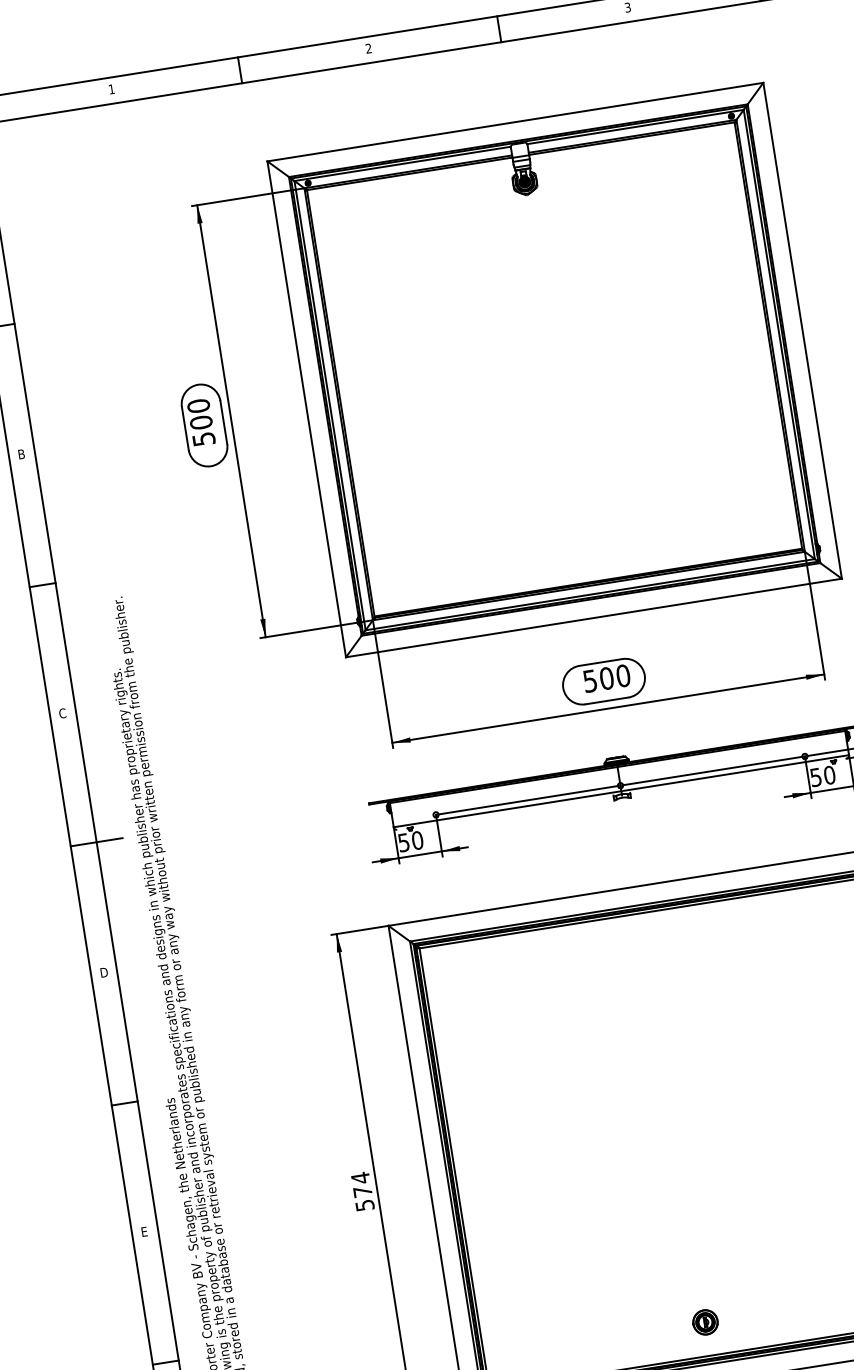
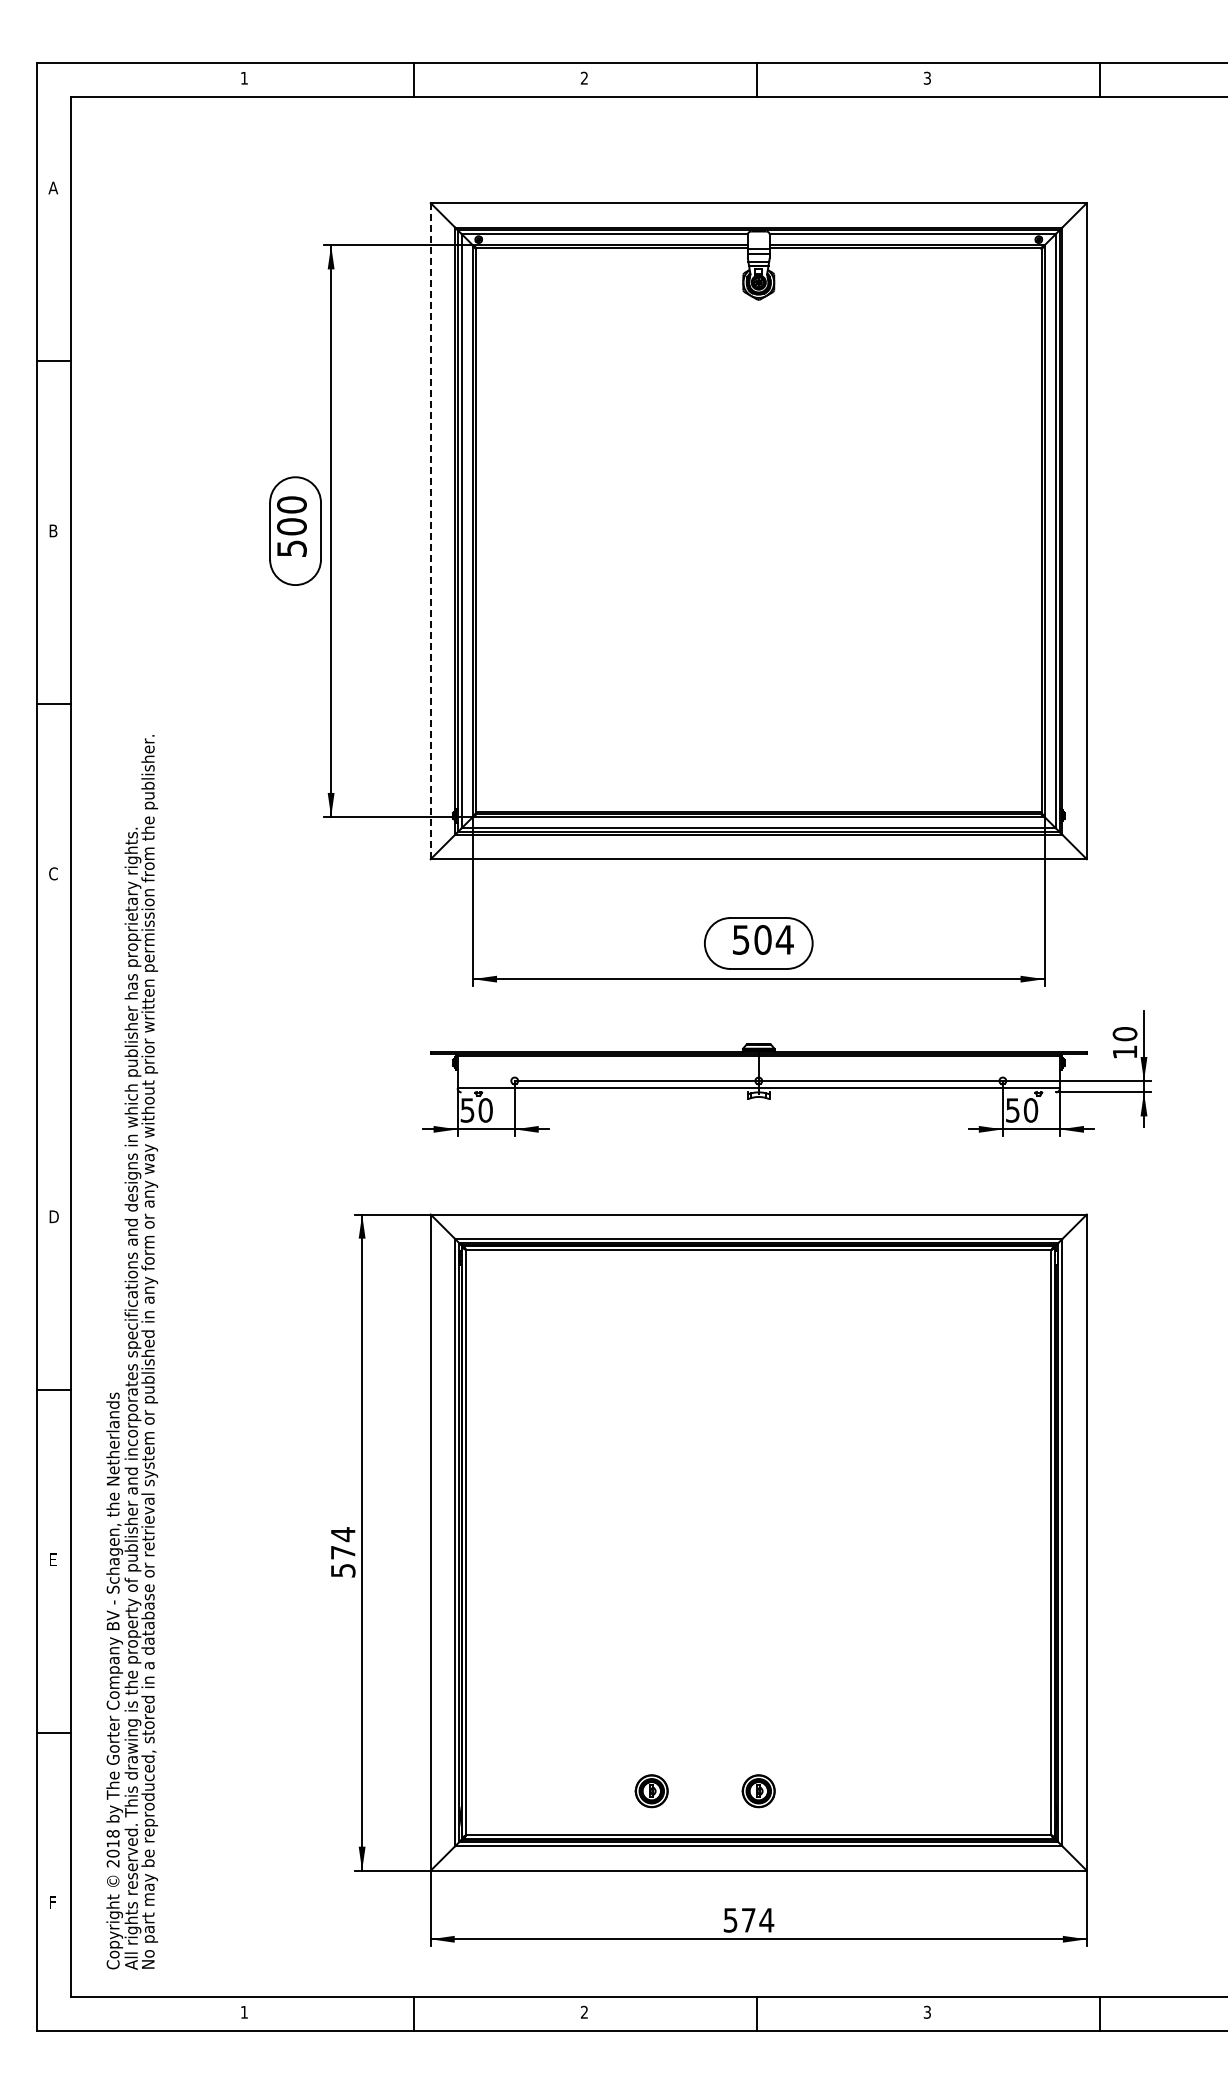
line: (306, 408) -> (430, 530), solid -> dashed
text: (622, 675) -> (784, 939), 500 -> 504
line: (96, 841) -> (70, 1046), removed
part: (624, 1335) -> (651, 1791), added

